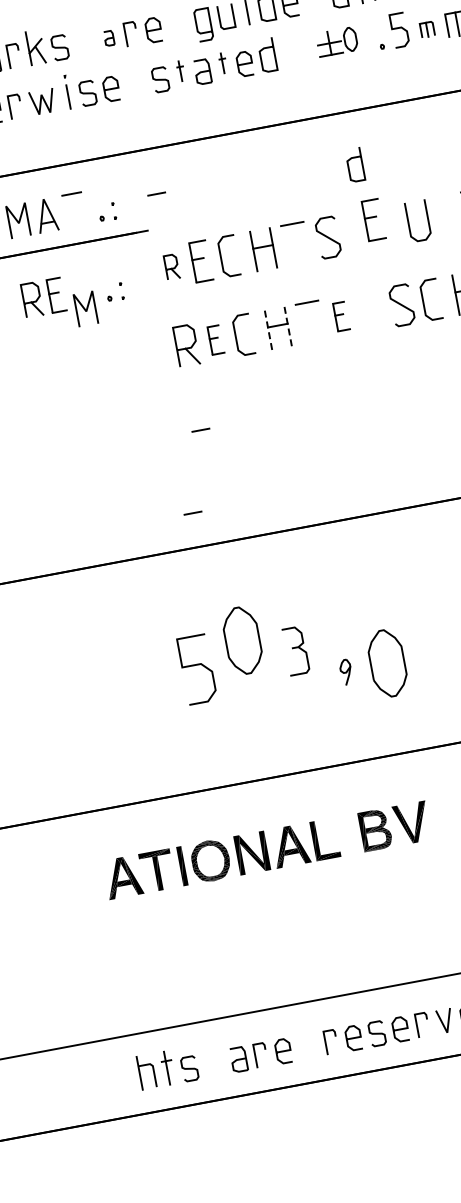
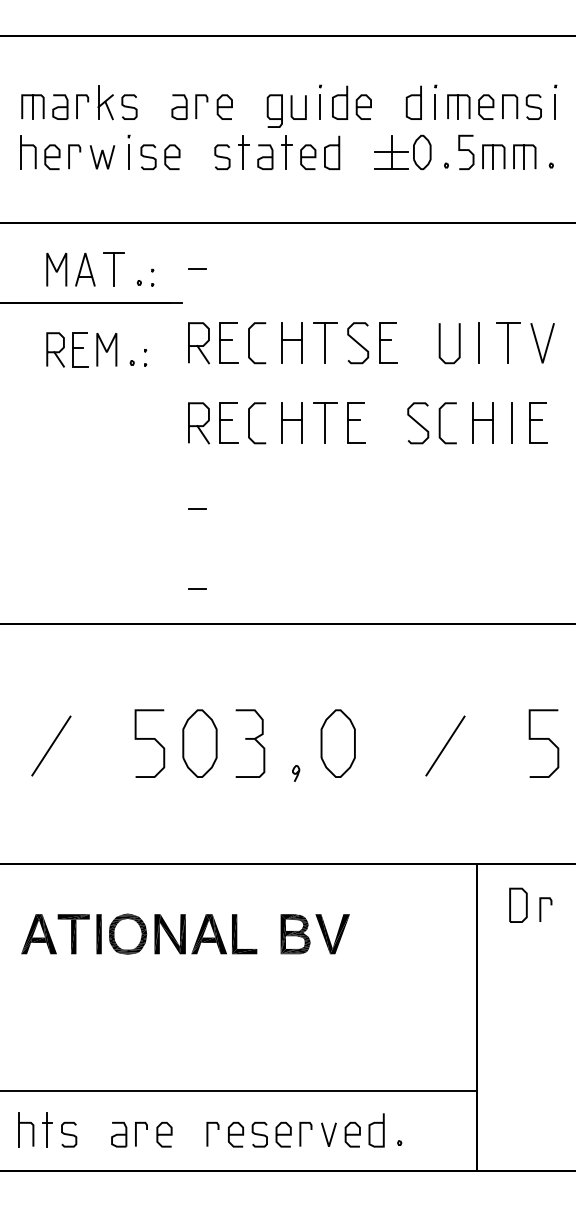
part: (426, 29) -> (493, 156), size x1.67
part: (109, 37) -> (179, 106), size x1.67
part: (336, 42) -> (402, 152), size x1.43
part: (222, 63) -> (286, 152), size x1.67
part: (180, 71) -> (243, 152), size x1.67
curve: (354, 158) -> (398, 270), removed
line: (74, 210) -> (113, 269), added
line: (446, 215) -> (478, 343), added
part: (374, 219) -> (388, 342), moved
line: (296, 243) -> (325, 343), added
part: (171, 267) -> (198, 343), size x1.67
line: (85, 308) -> (106, 349), moved
part: (341, 315) -> (356, 422), size x1.43
line: (310, 322) -> (325, 423), added
line: (288, 326) -> (302, 423), dashed -> solid
line: (268, 329) -> (282, 422), dashed -> solid
part: (215, 339) -> (228, 422), size x1.43
line: (192, 512) -> (197, 588), moved
part: (242, 640) -> (199, 743), moved
part: (296, 650) -> (250, 743), size x1.43
part: (386, 663) -> (337, 743), moved
part: (346, 671) -> (296, 773), size x0.62
line: (100, 689) -> (51, 745), added

